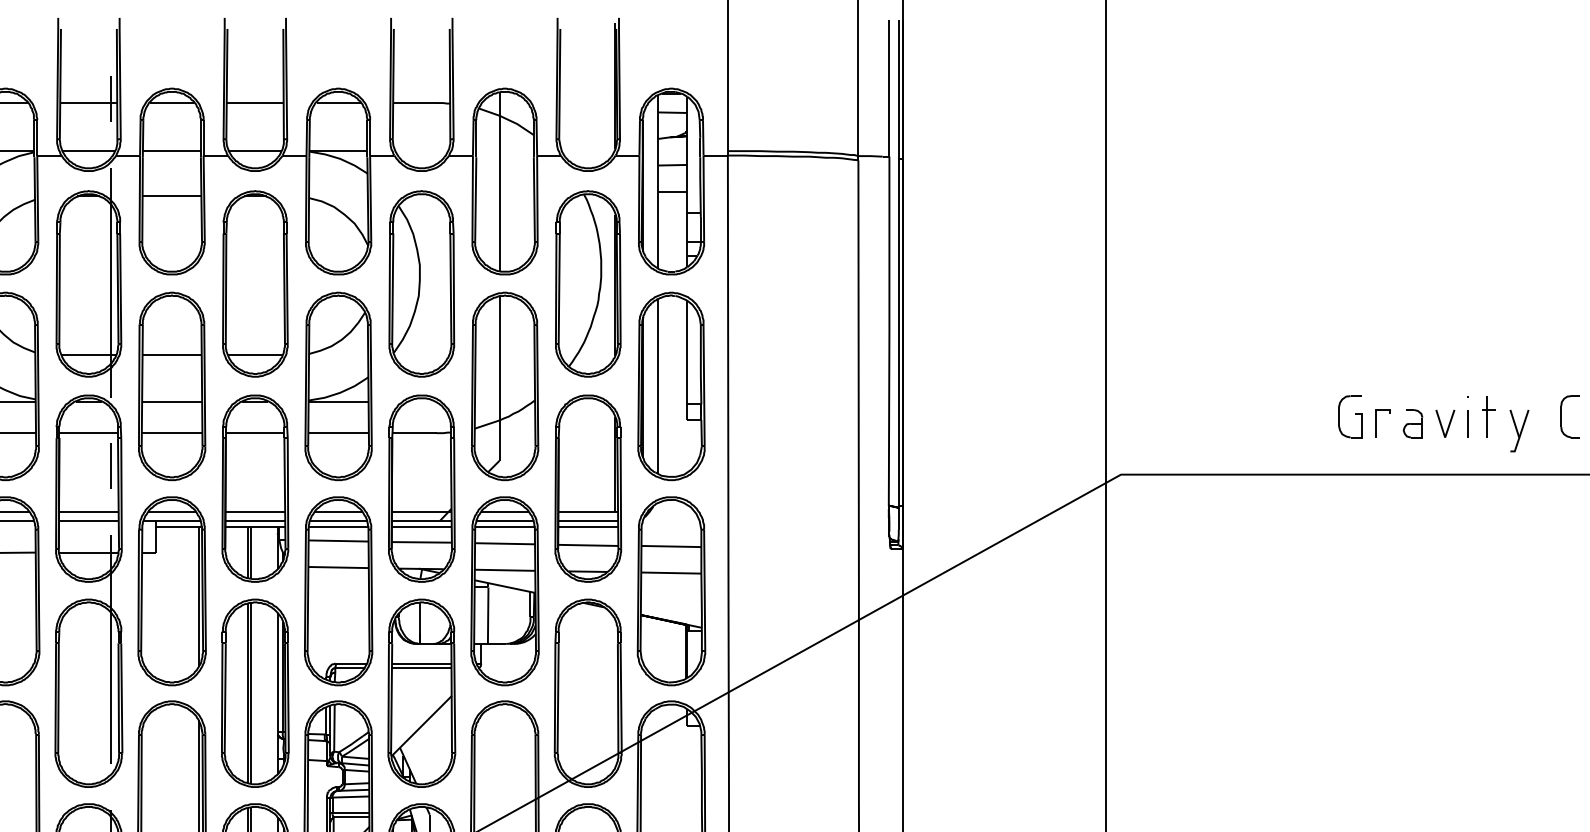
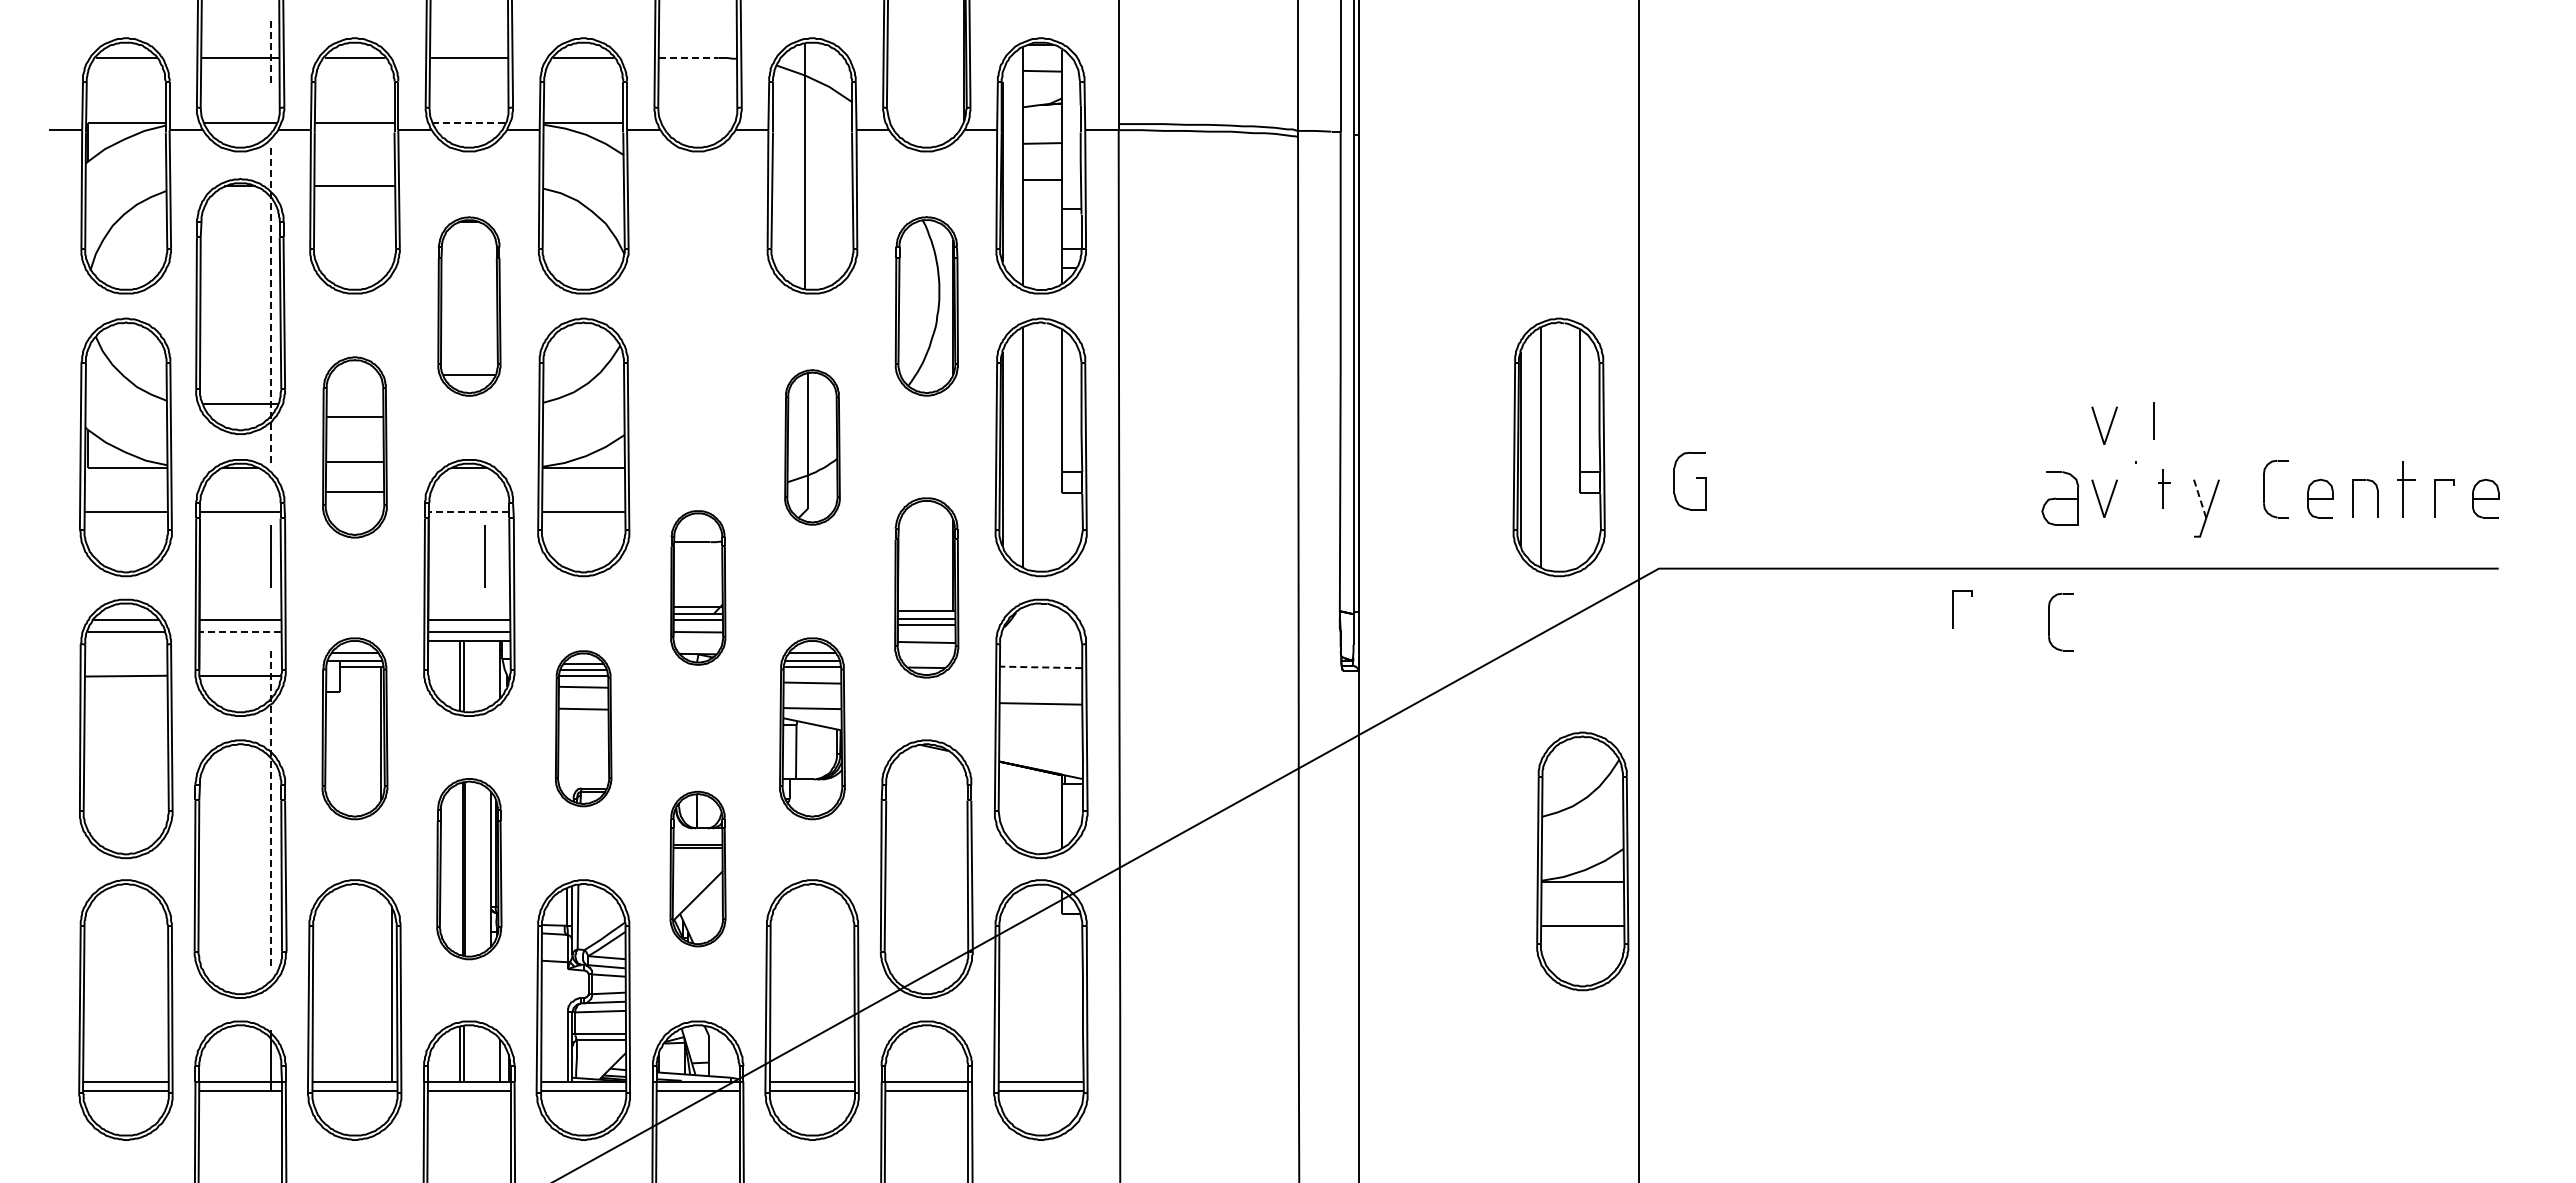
line: (111, 99) -> (271, 53), solid -> dashed
line: (414, 102) -> (688, 57), solid -> dashed
line: (254, 150) -> (468, 123), solid -> dashed
line: (111, 283) -> (271, 305), solid -> dashed
part: (255, 283) -> (469, 306), size x0.7
part: (421, 283) -> (697, 305), removed
part: (588, 283) -> (926, 305), size x0.7
line: (1441, 370) -> (2099, 425), added
part: (171, 386) -> (354, 447), size x0.7
part: (505, 386) -> (812, 447), size x0.6
part: (1047, 386) -> (1558, 447), added
part: (1355, 414) -> (1696, 478), moved
part: (1488, 417) -> (2164, 489), size x0.7
line: (1376, 423) -> (1953, 609), moved
part: (1412, 423) -> (2059, 498), size x1.4
line: (1467, 423) -> (2153, 420), moved
line: (1515, 423) -> (2200, 498), solid -> dashed
line: (254, 433) -> (468, 511), solid -> dashed
line: (266, 465) -> (484, 556), added
part: (422, 488) -> (698, 587), size x0.6
part: (588, 488) -> (926, 587), size x0.7
part: (1405, 513) -> (2049, 622), added
line: (88, 520) -> (239, 631), solid -> dashed
line: (670, 546) -> (1040, 667), solid -> dashed
part: (171, 590) -> (354, 728), size x0.7
part: (338, 590) -> (583, 728), size x0.6
part: (505, 590) -> (812, 728), size x0.7
line: (111, 649) -> (271, 809), solid -> dashed
part: (1065, 687) -> (1582, 861), added
part: (255, 692) -> (469, 868), size x0.7
part: (421, 692) -> (697, 868), size x0.6

